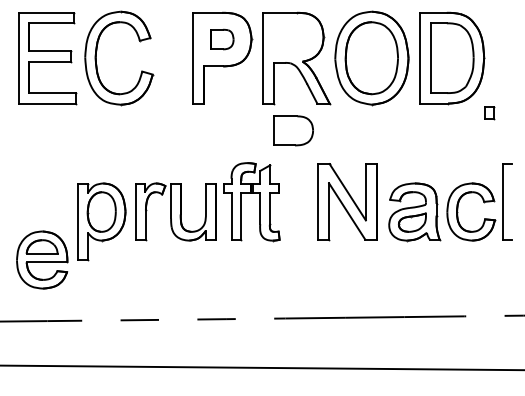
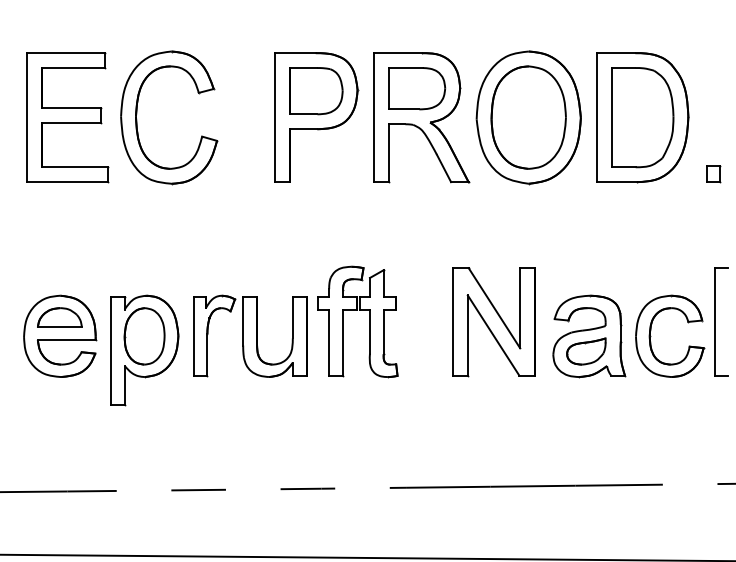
part: (222, 39) -> (316, 91), size x1.67
part: (489, 113) -> (713, 174), moved
part: (293, 130) -> (417, 88), moved
part: (42, 259) -> (60, 335), moved

